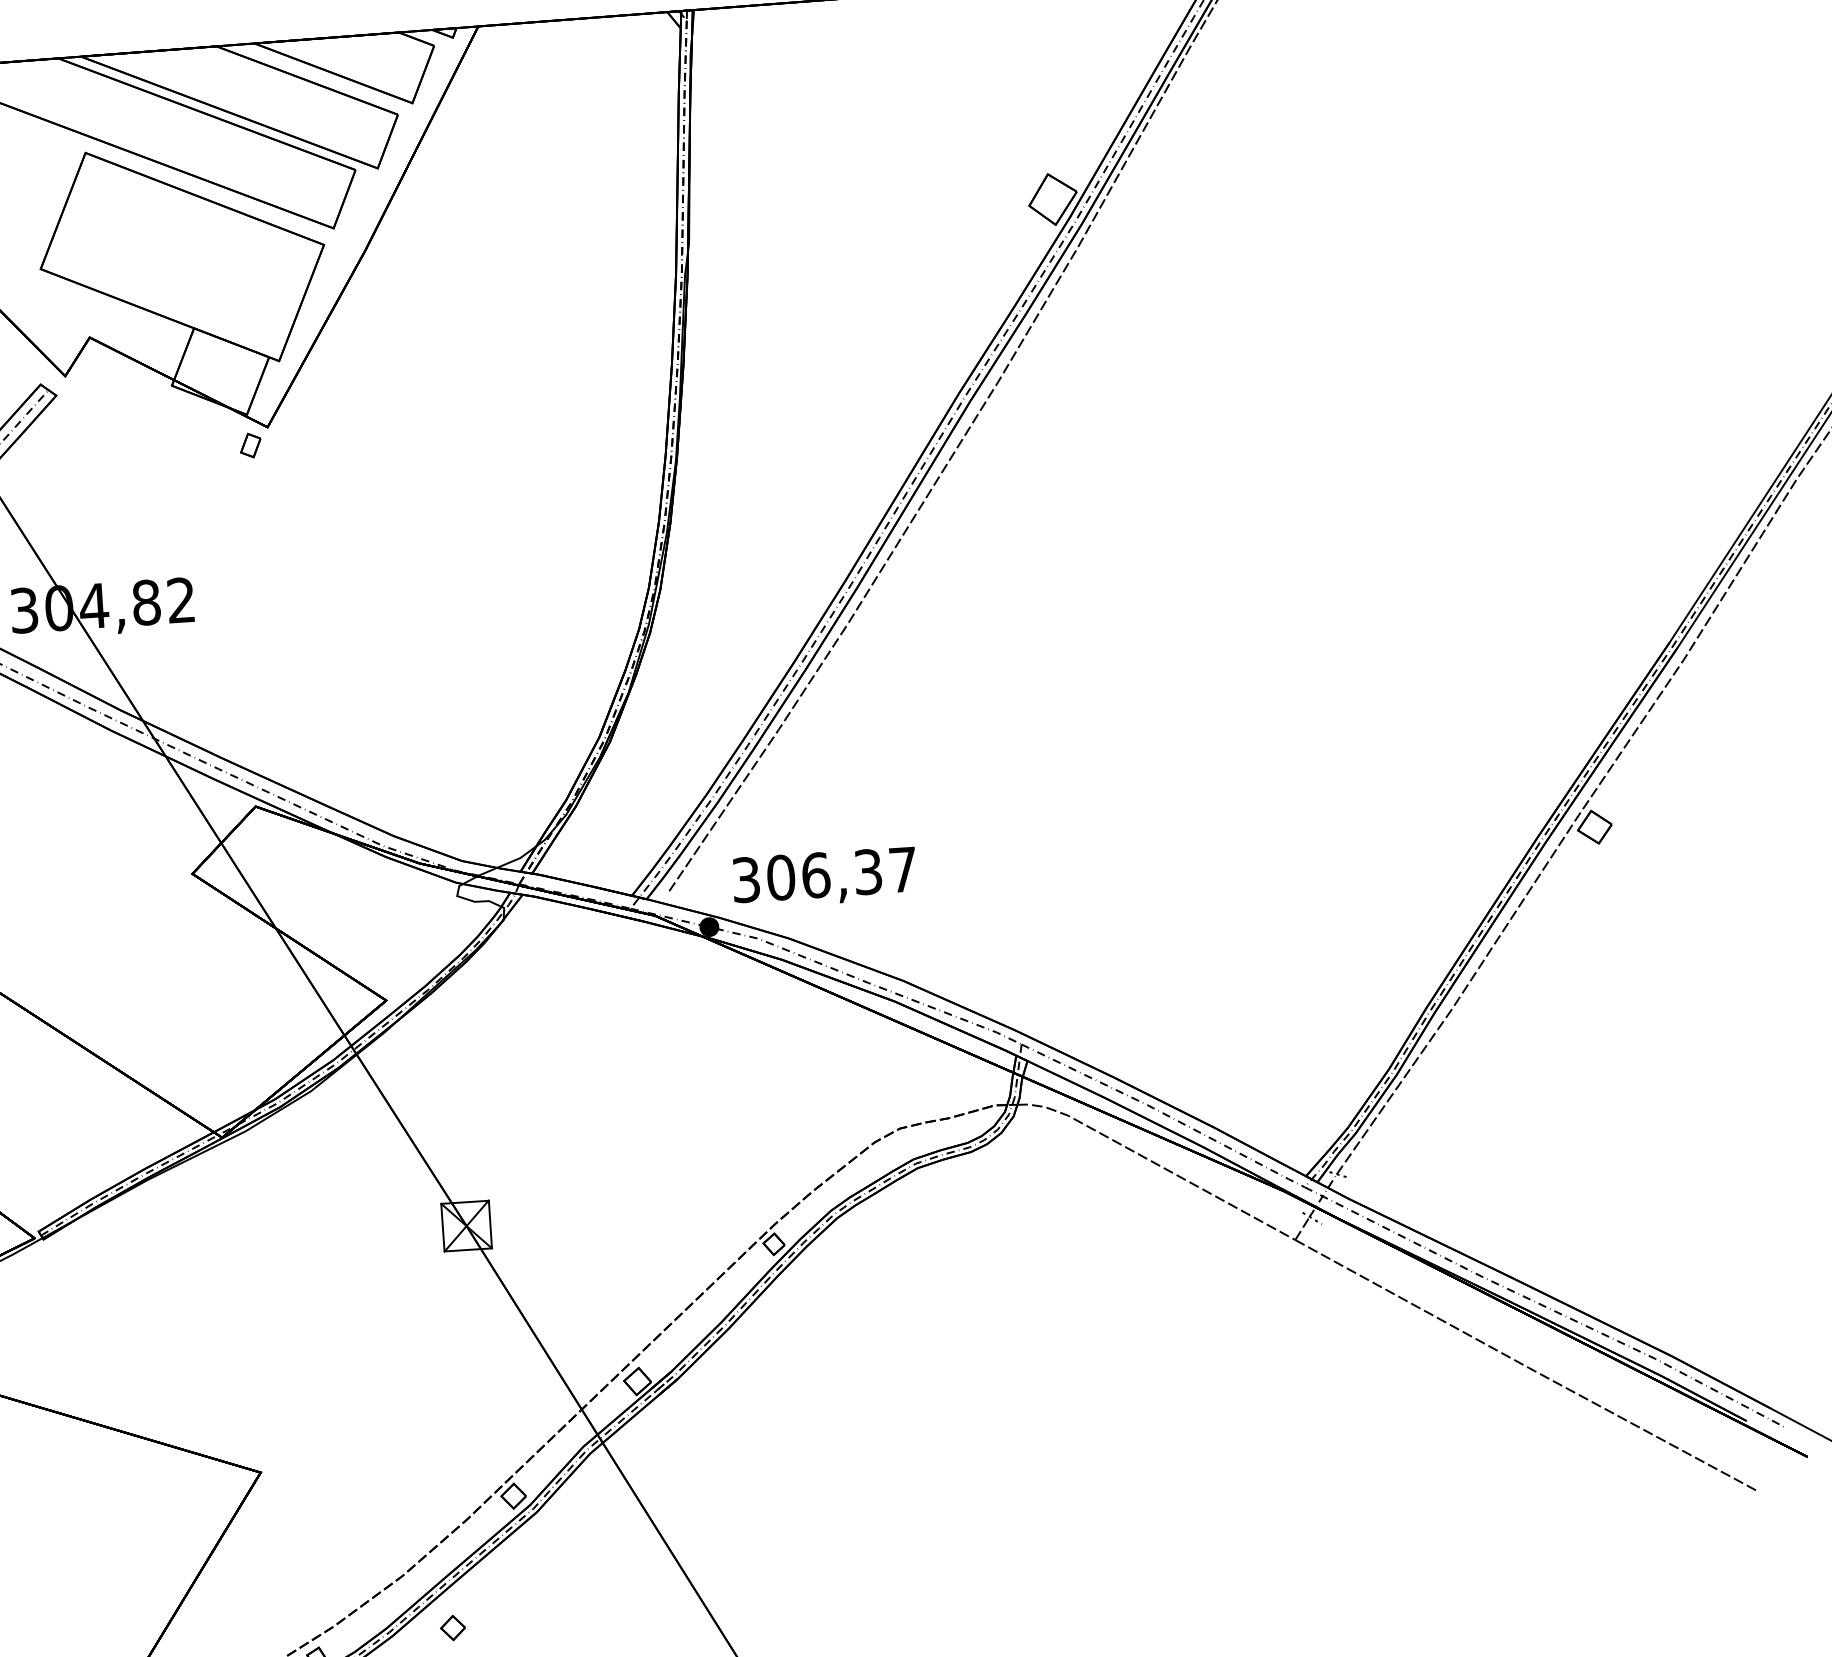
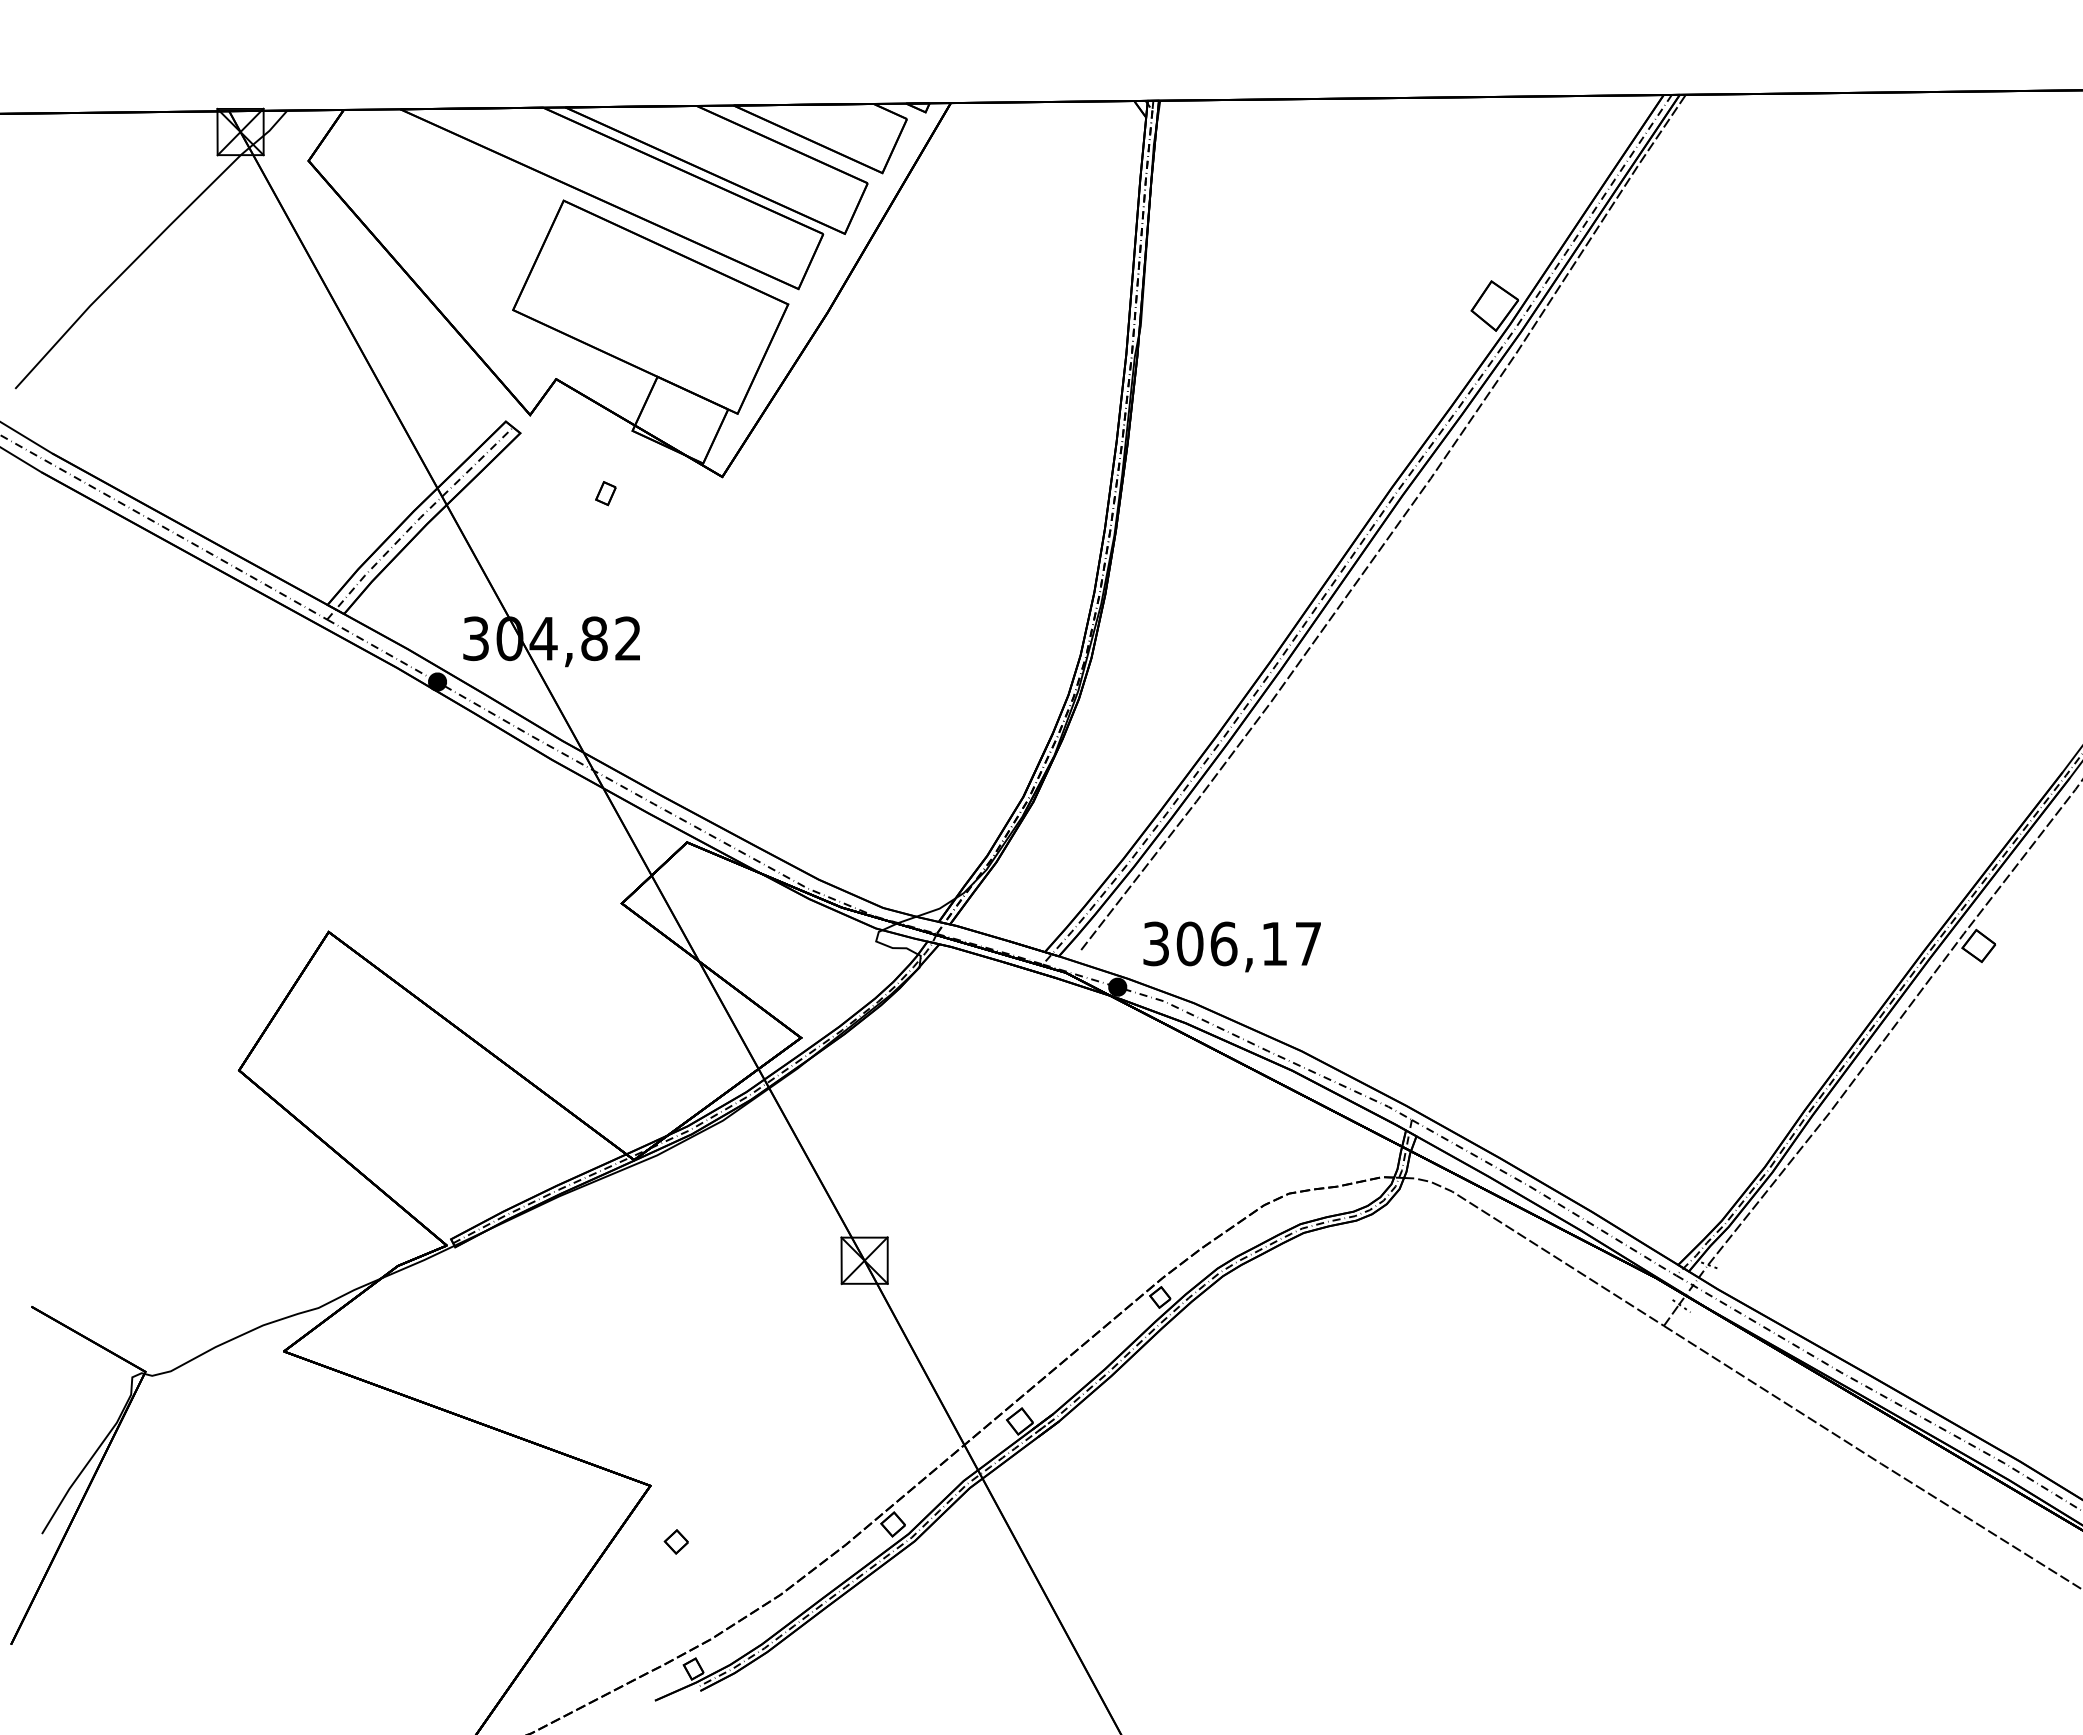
part: (250, 445) -> (605, 493), moved
text: (868, 871) -> (1274, 943), 306,37 -> 306,17
part: (452, 1627) -> (675, 1541), moved

